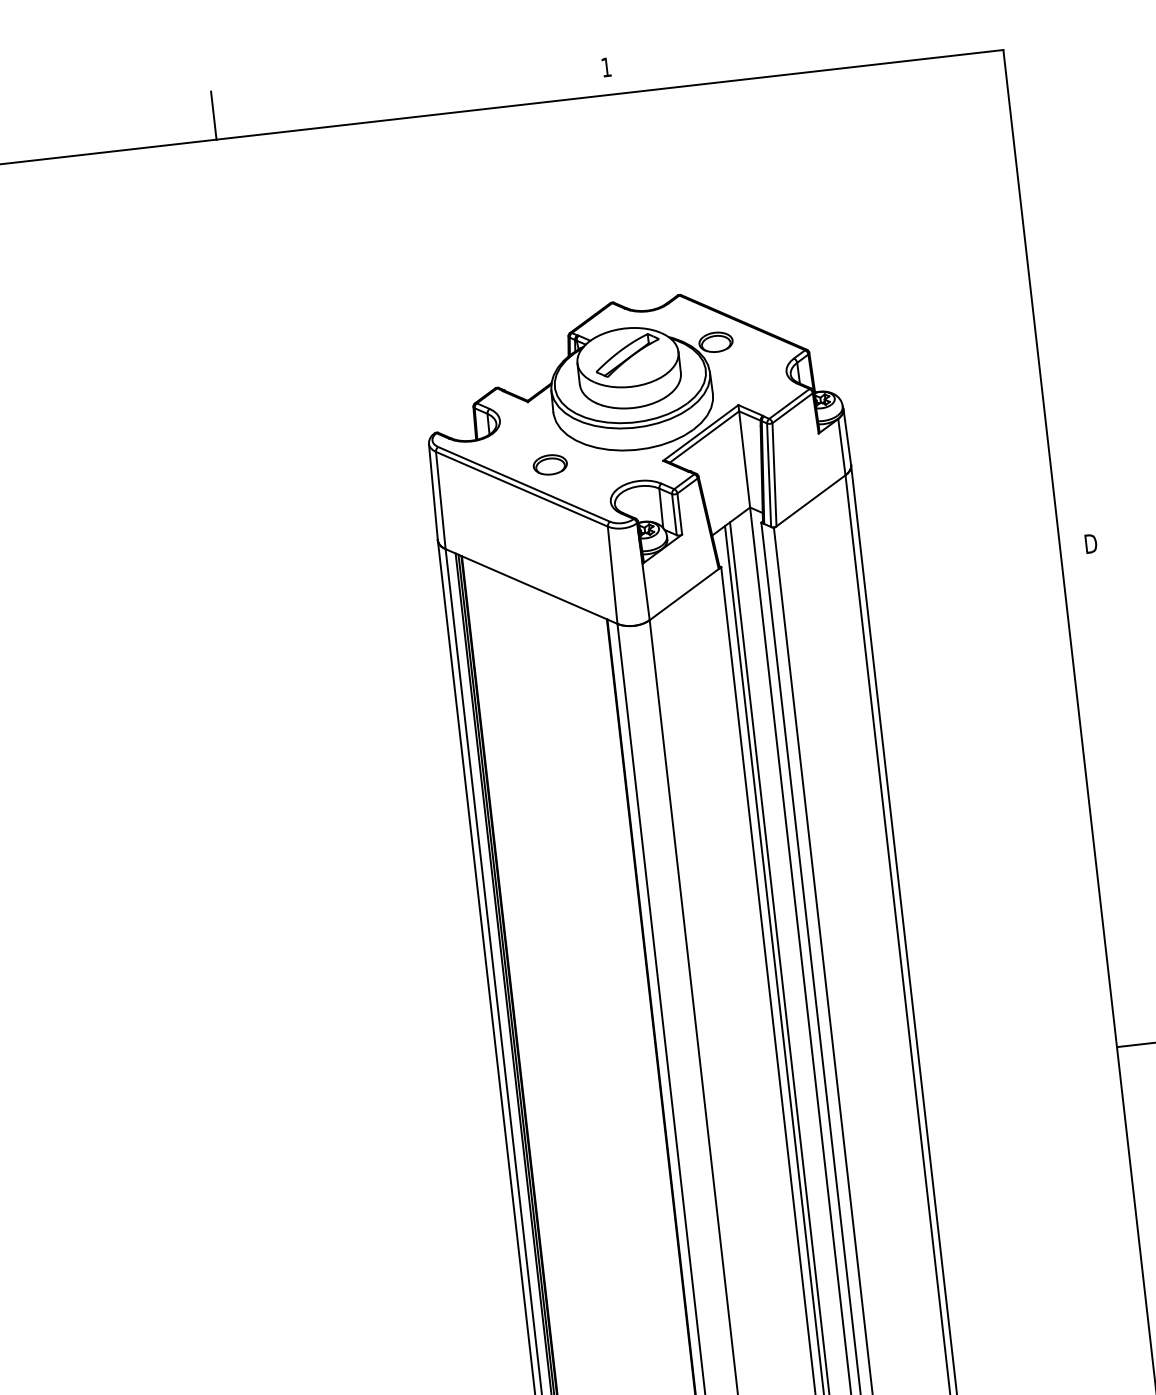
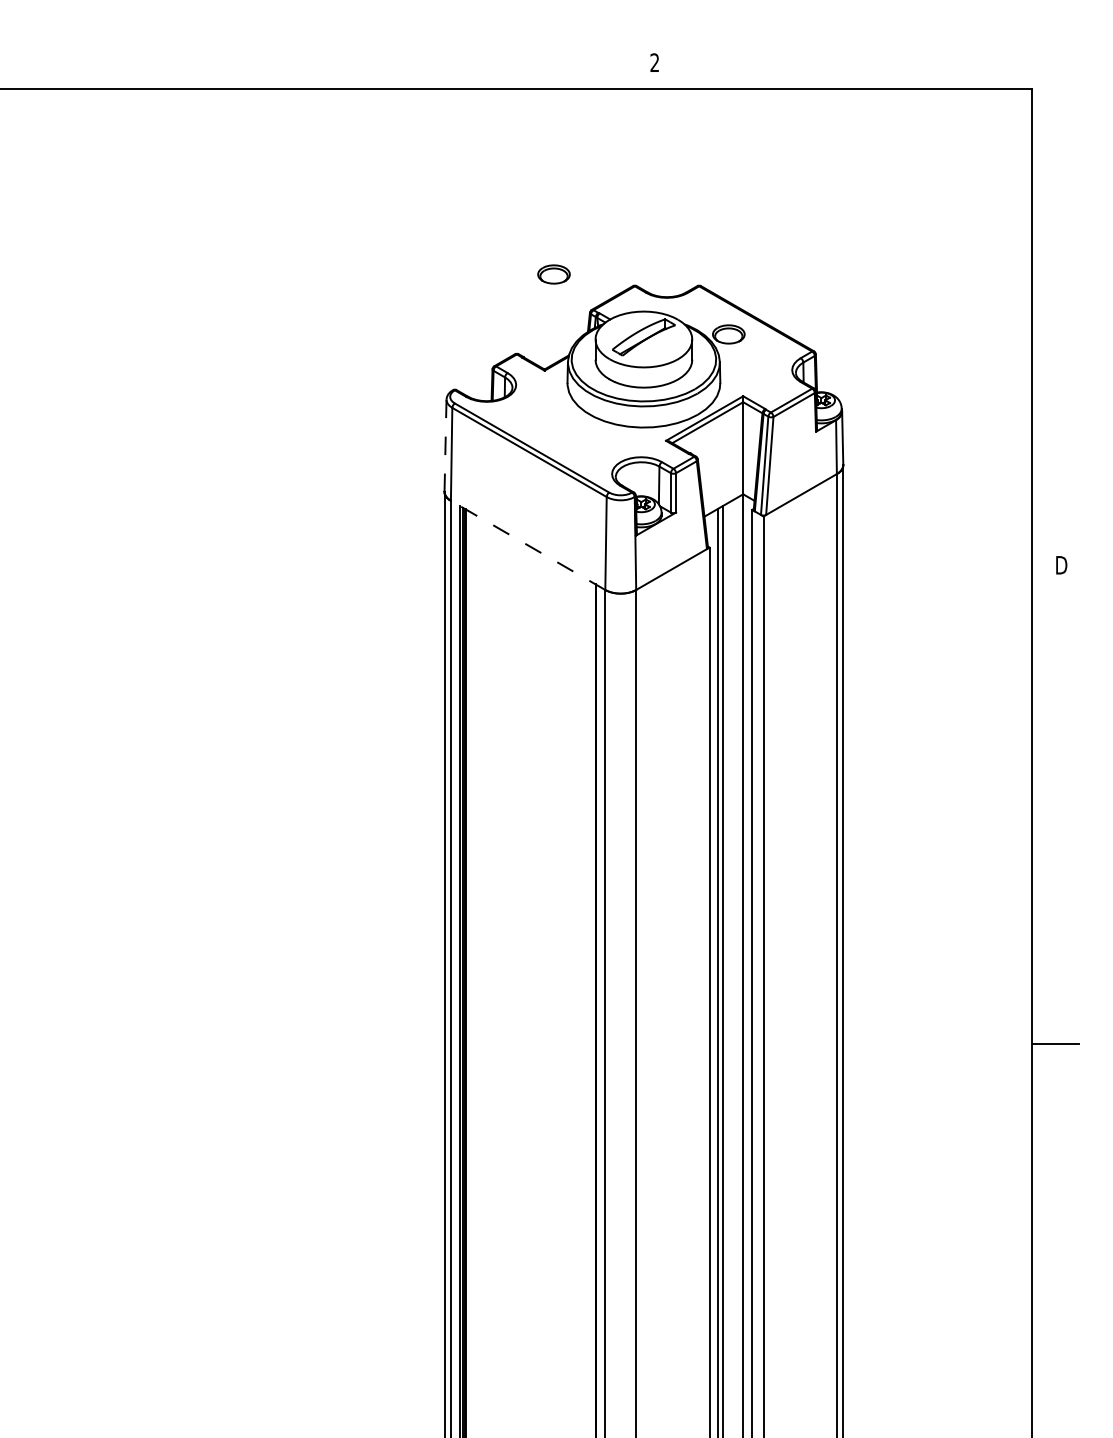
text: (606, 67) -> (654, 62), 1 -> 2
line: (213, 116) -> (278, 66), removed
part: (549, 464) -> (553, 274), moved
line: (433, 493) -> (445, 446), solid -> dashed
line: (530, 586) -> (527, 545), solid -> dashed

